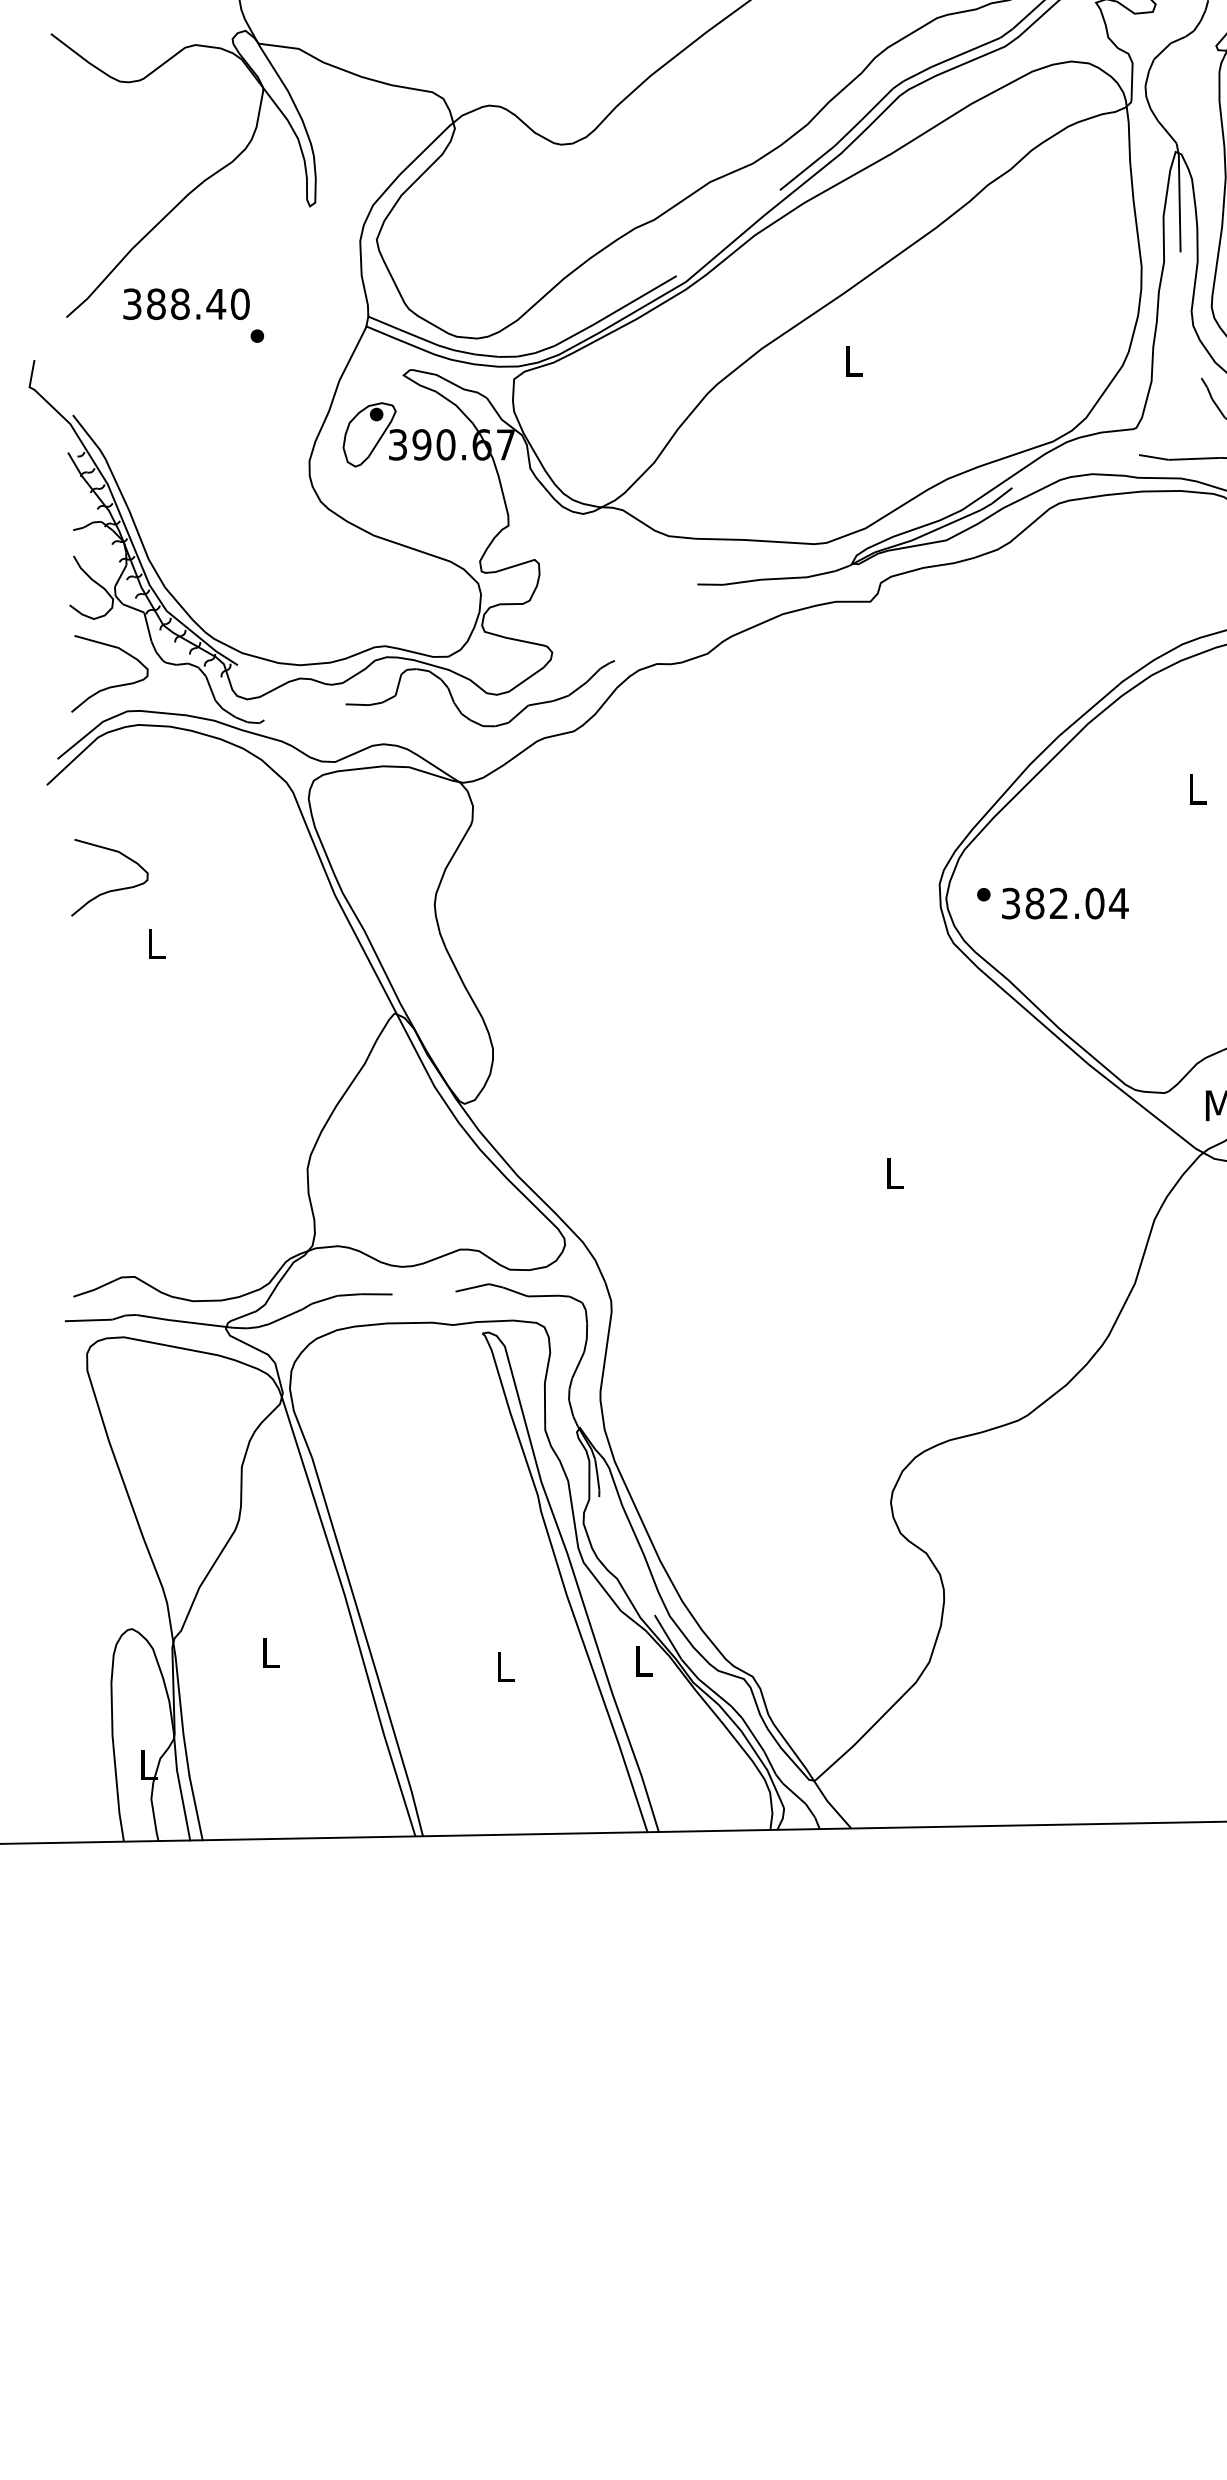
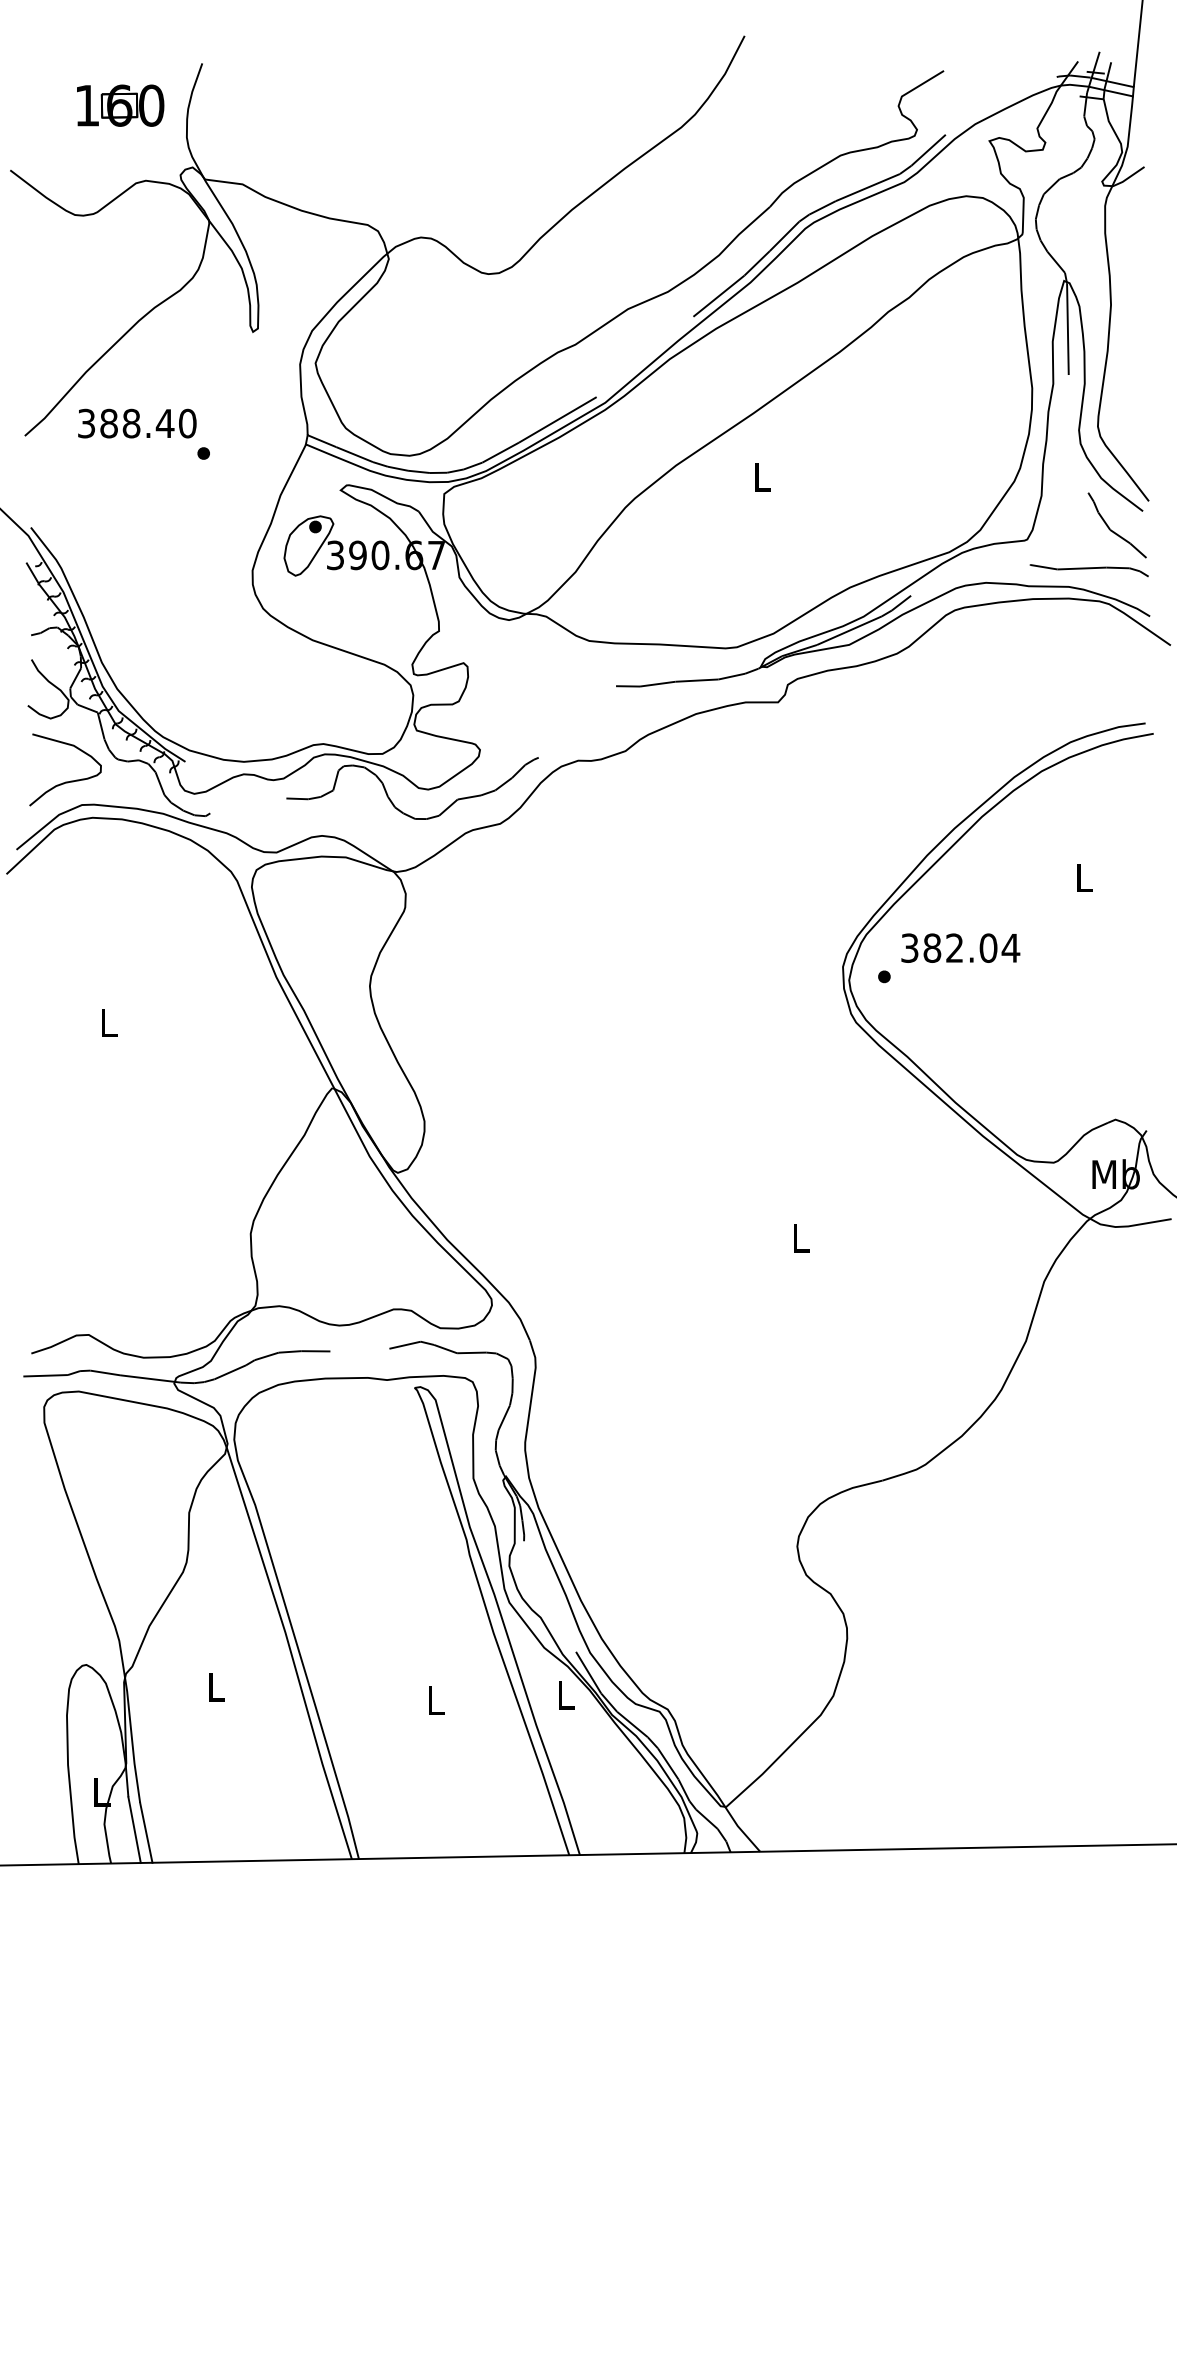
curve: (109, 890) -> (65, 972), removed
text: (1065, 902) -> (960, 947), moved

